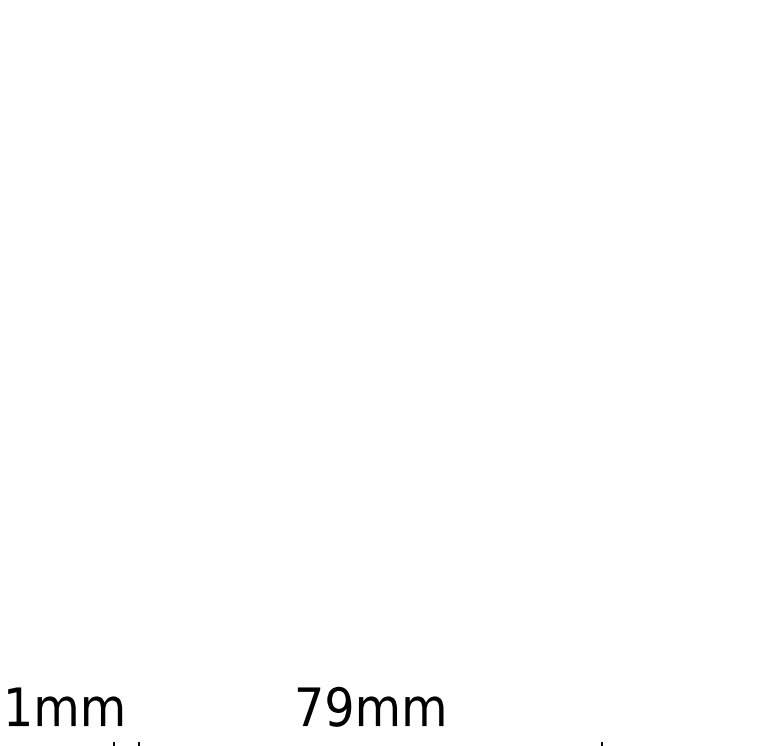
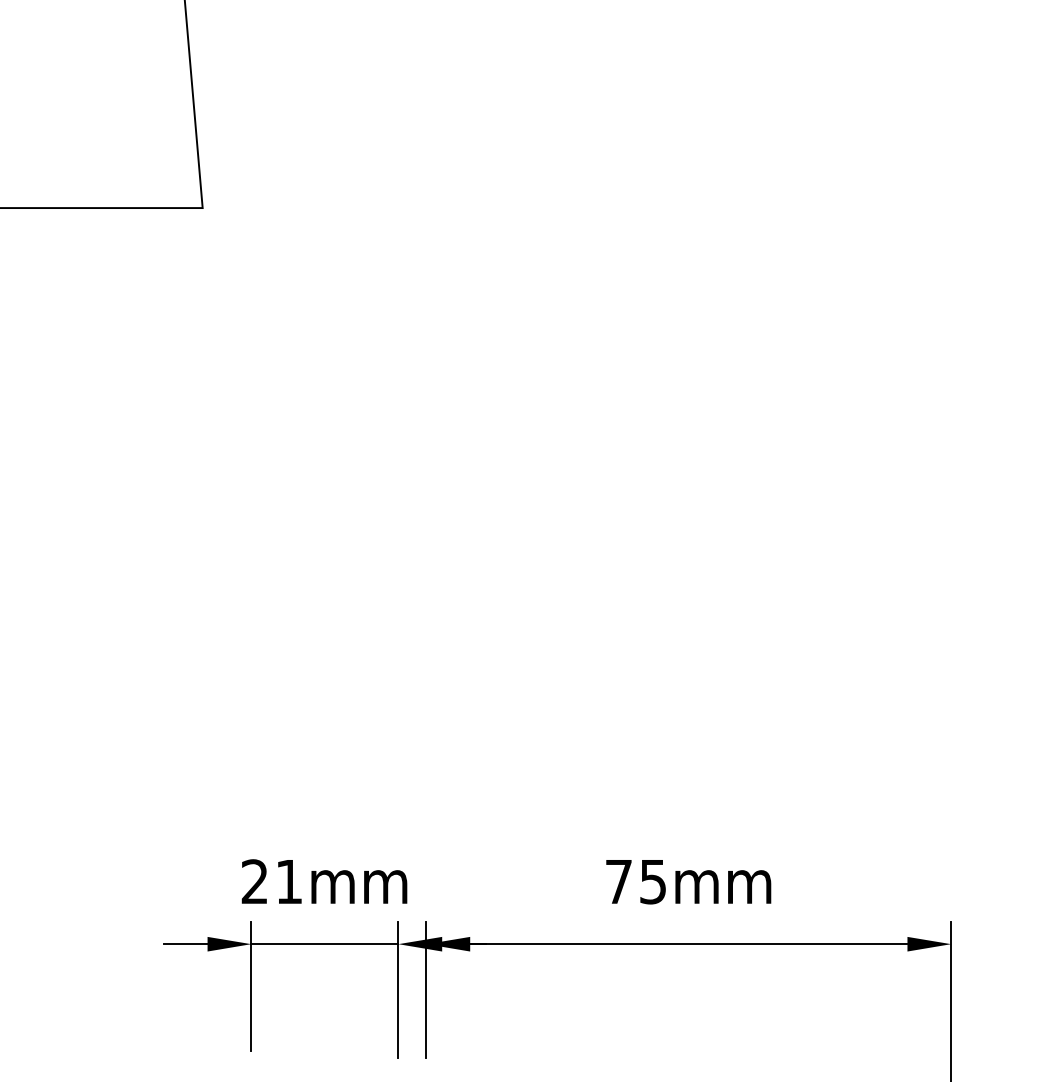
text: (338, 706) -> (652, 881), 79mm -> 75mm

